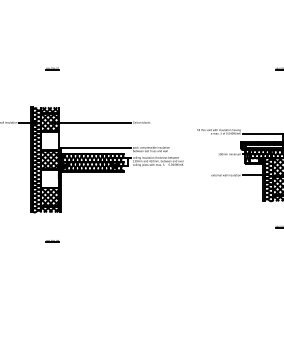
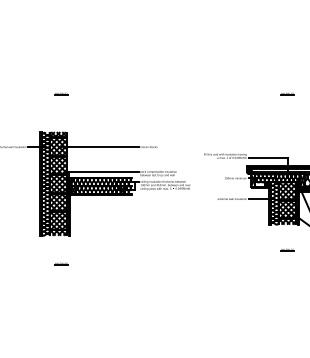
hatch: (49, 141) -> (58, 165), added
hatch: (49, 178) -> (58, 202), added

